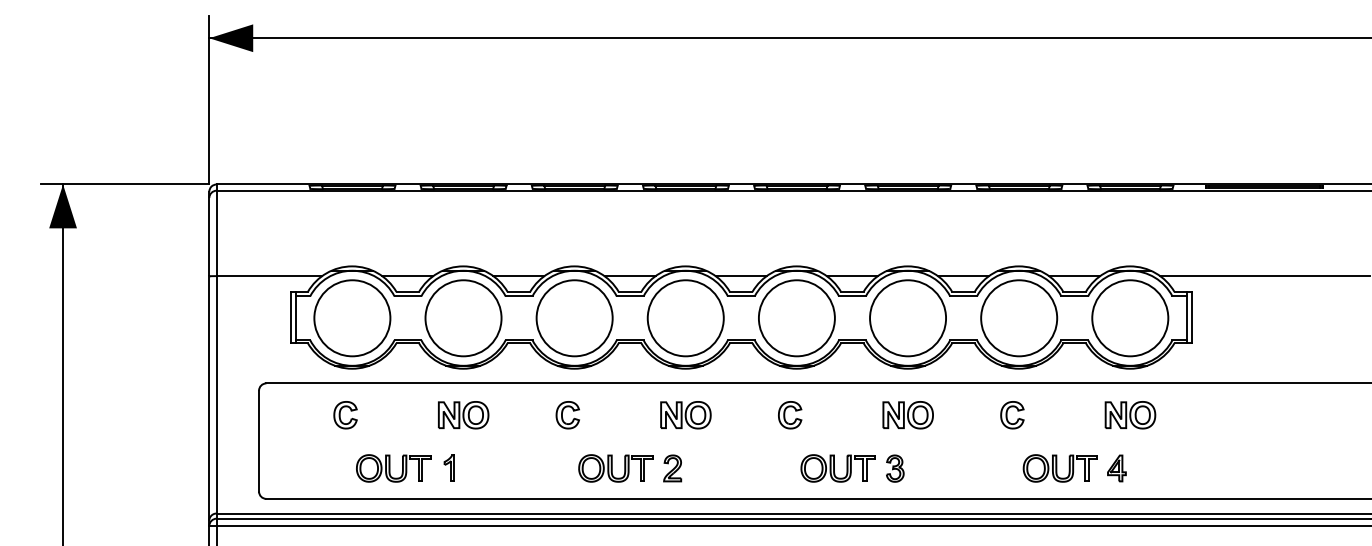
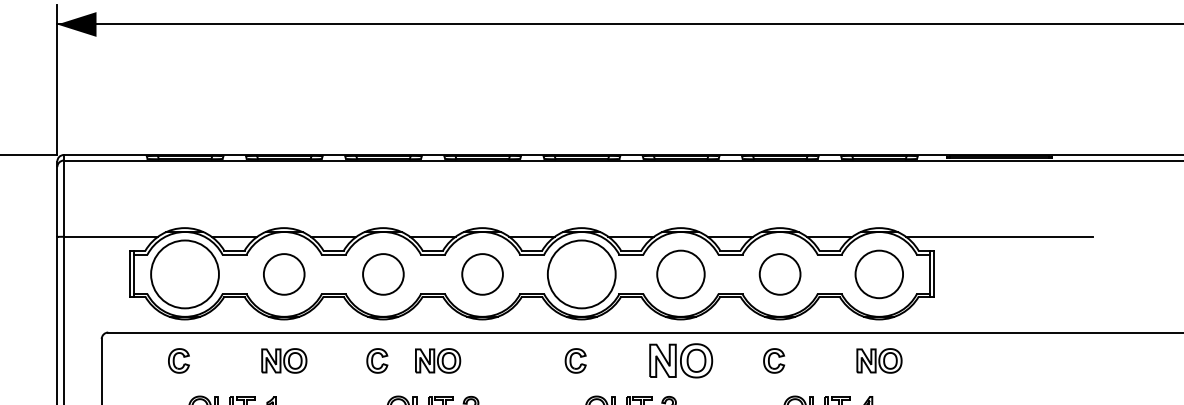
circle: (463, 318) -> (284, 274), size x0.6
circle: (574, 318) -> (383, 274), size x0.6
circle: (685, 318) -> (482, 274), size x0.6
circle: (908, 318) -> (681, 274), size x0.7
circle: (1019, 318) -> (780, 274), size x0.6
circle: (1130, 318) -> (879, 274), size x0.7
part: (685, 415) -> (437, 361), moved
part: (907, 415) -> (680, 361), size x1.4

